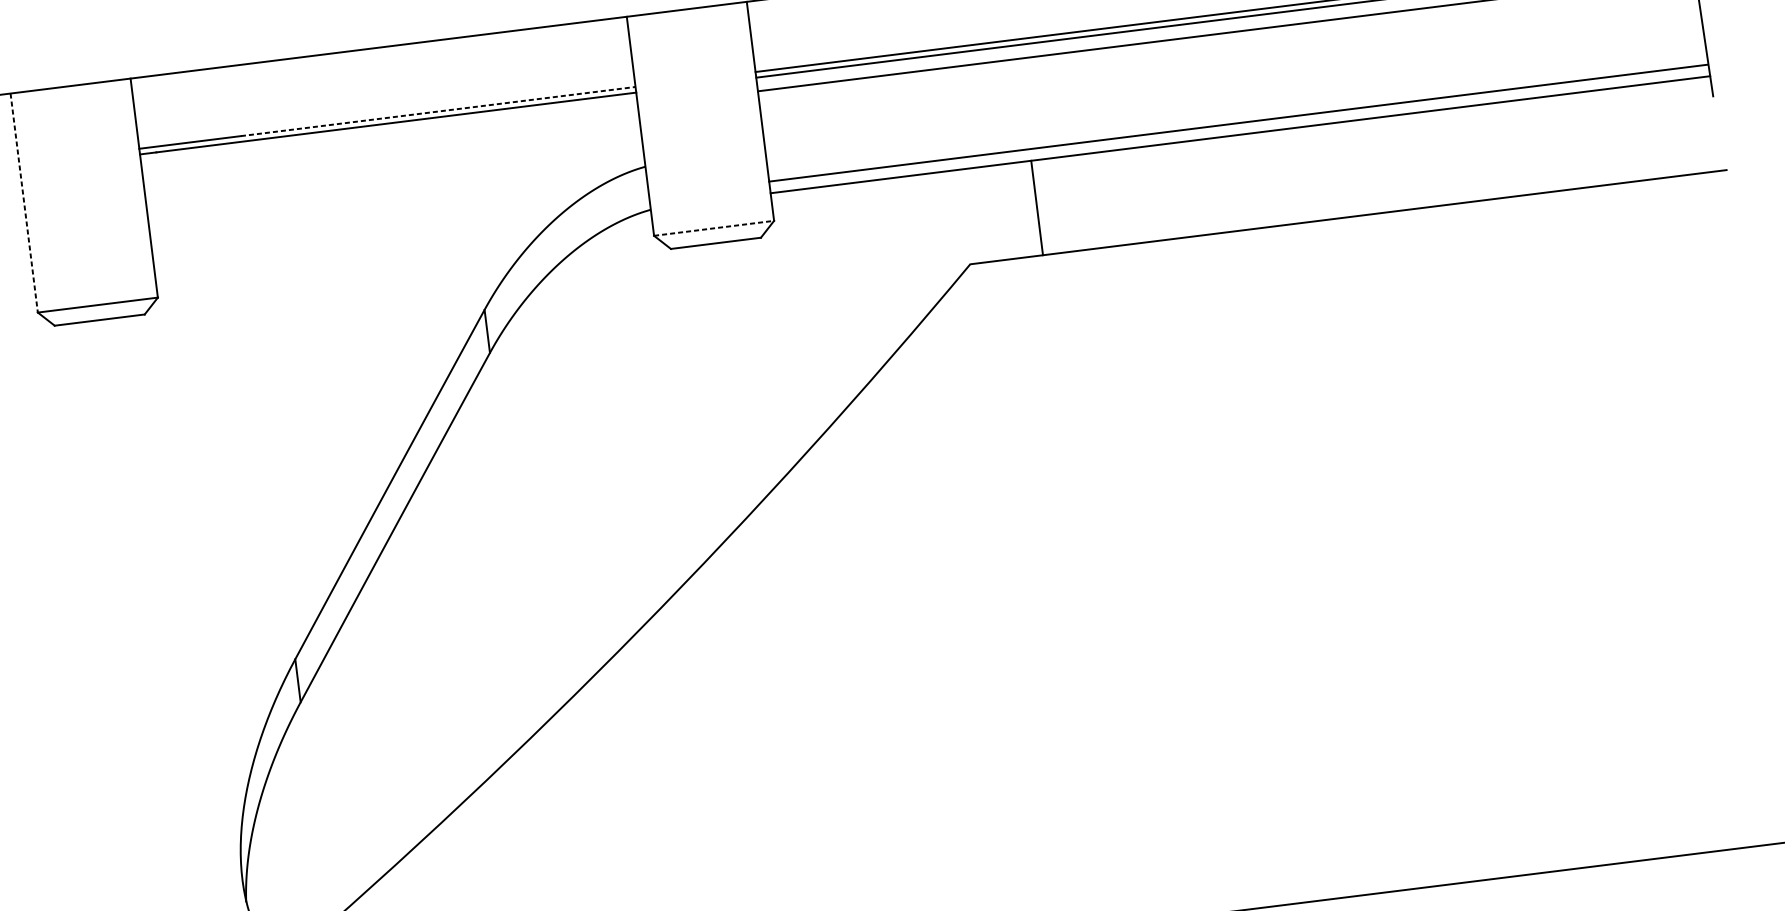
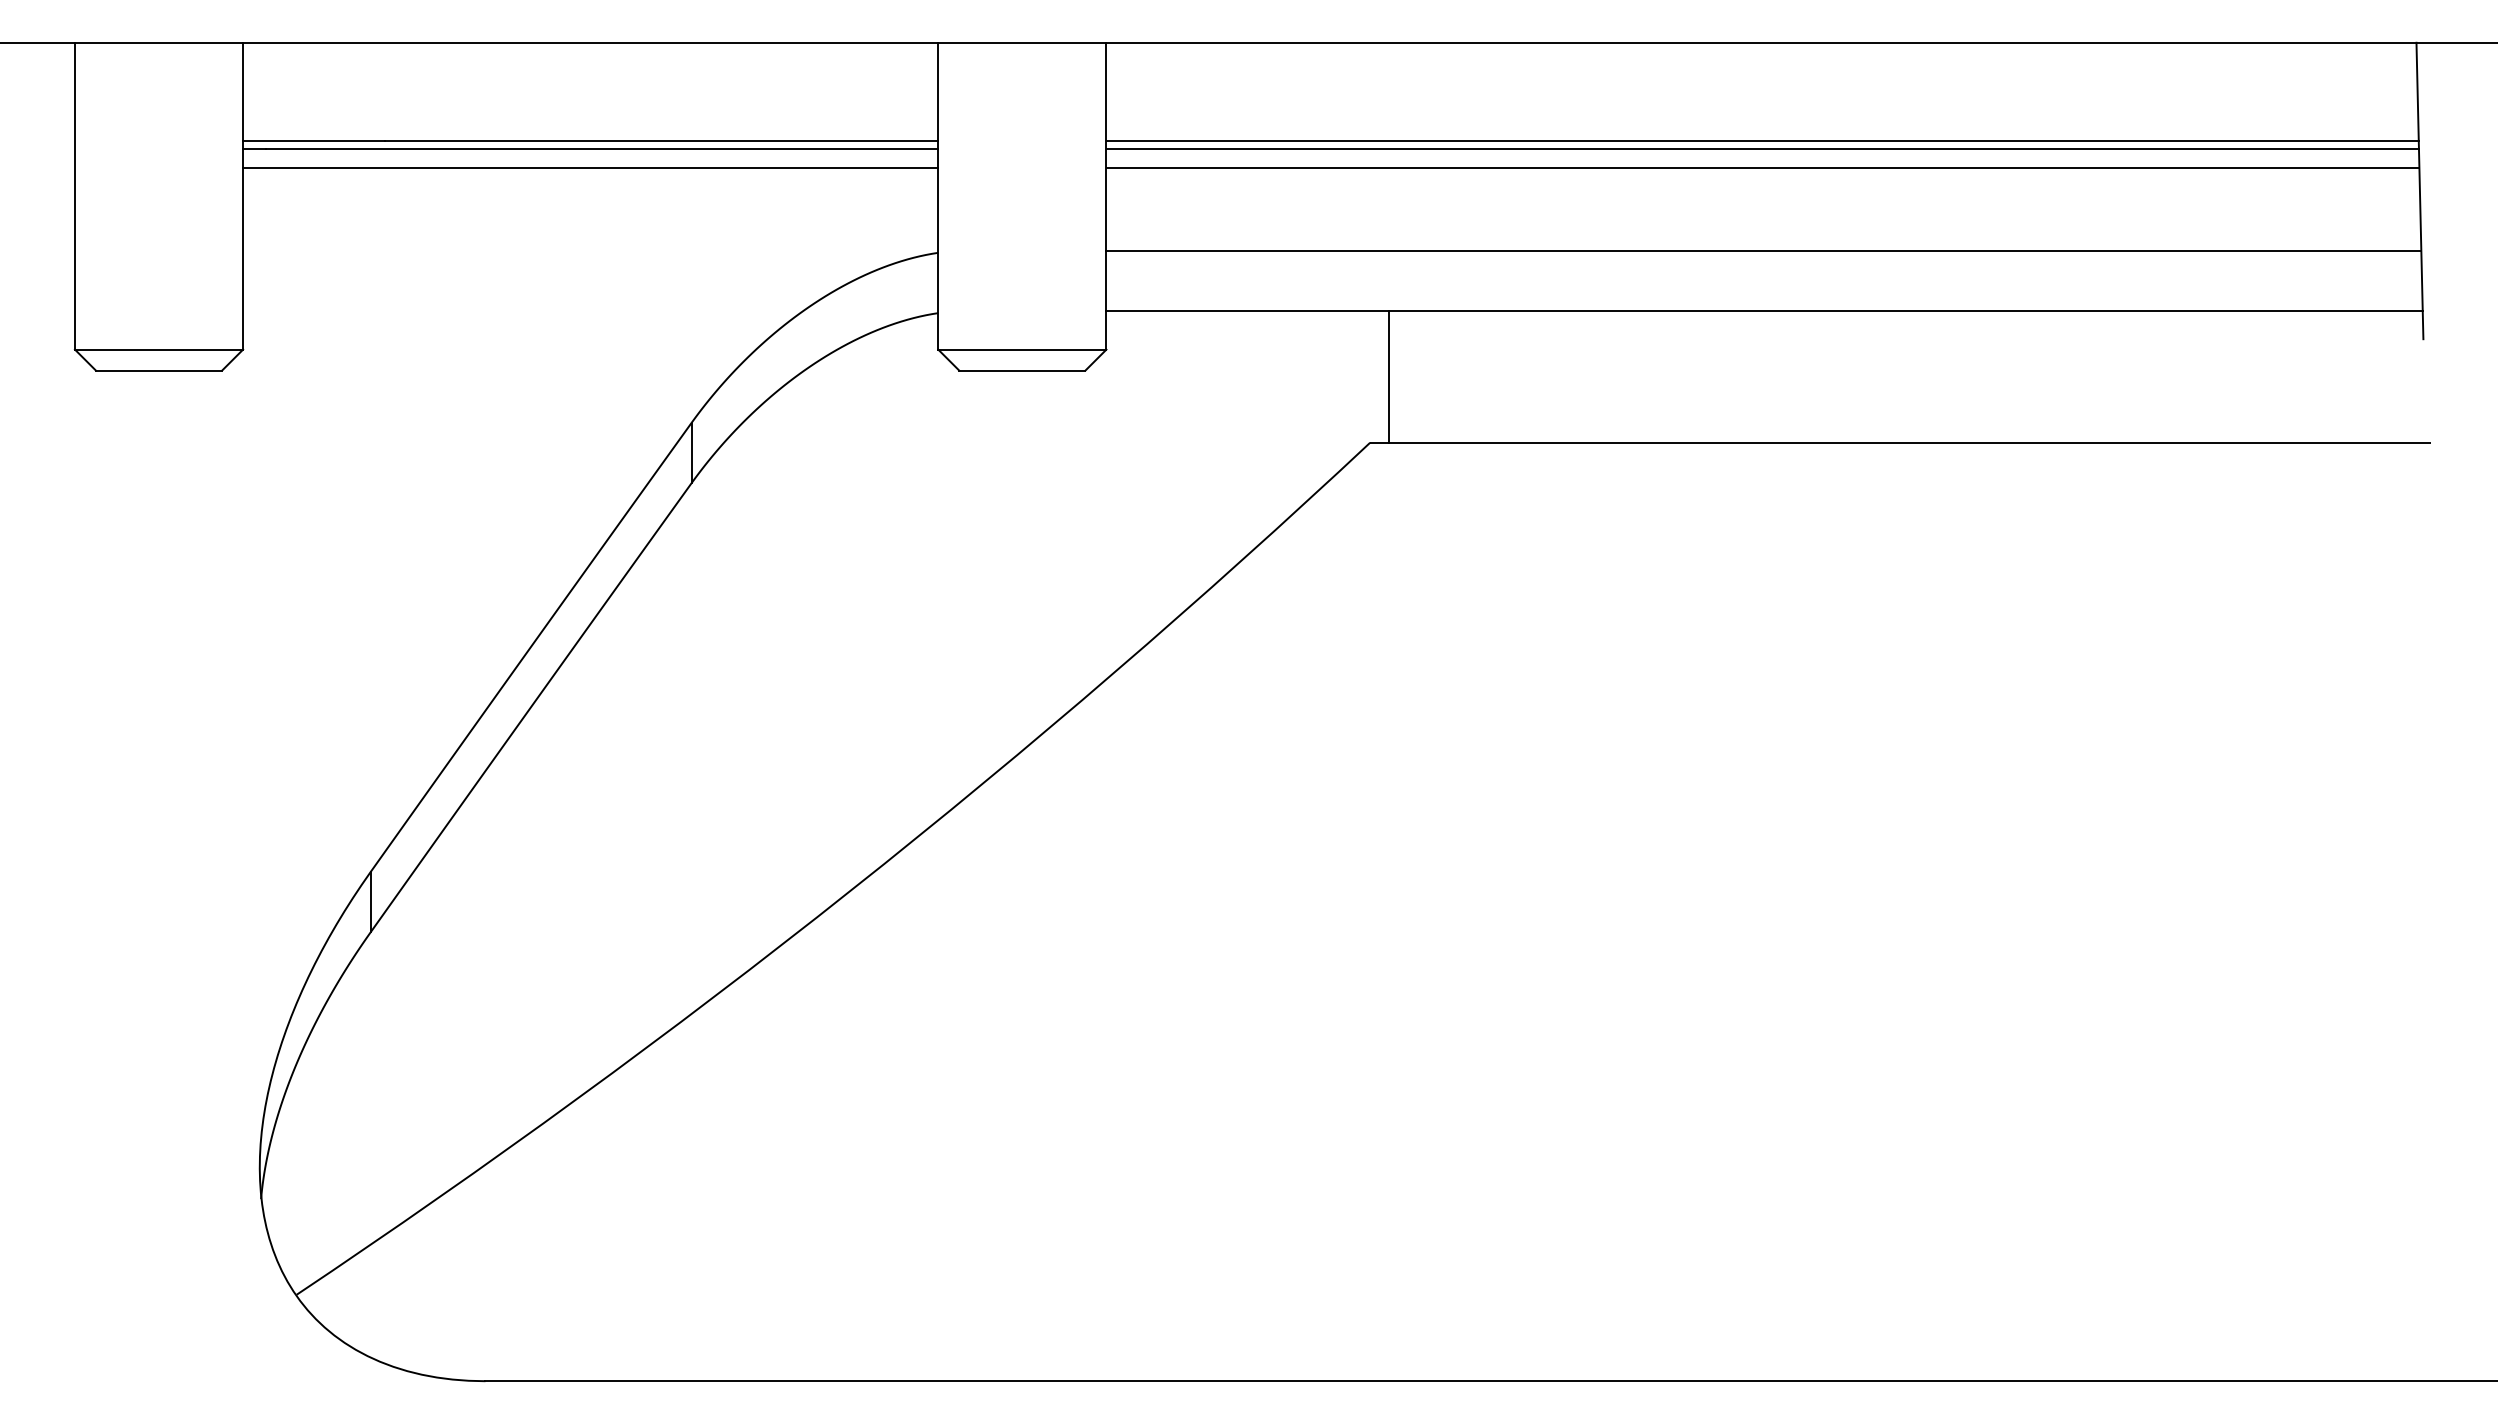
line: (438, 111) -> (662, 141), dashed -> solid
line: (1238, 123) -> (1763, 250), moved
line: (389, 137) -> (590, 168), added
line: (23, 203) -> (74, 196), dashed -> solid
line: (1037, 207) -> (1388, 376), moved
line: (714, 228) -> (1022, 349), dashed -> solid

